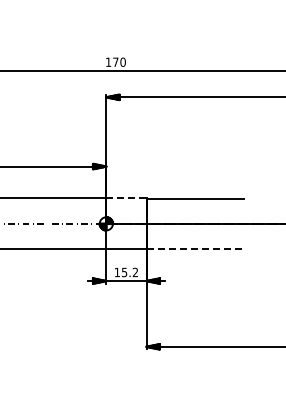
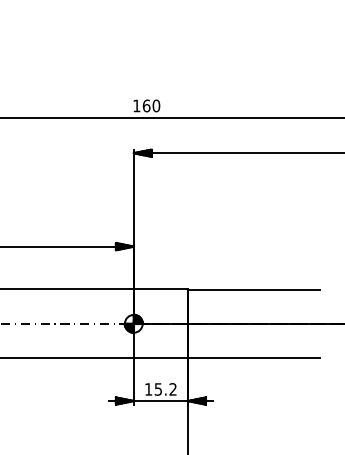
text: (115, 61) -> (146, 104), 170 -> 160
line: (126, 198) -> (160, 289), dashed -> solid
line: (195, 249) -> (254, 358), dashed -> solid

